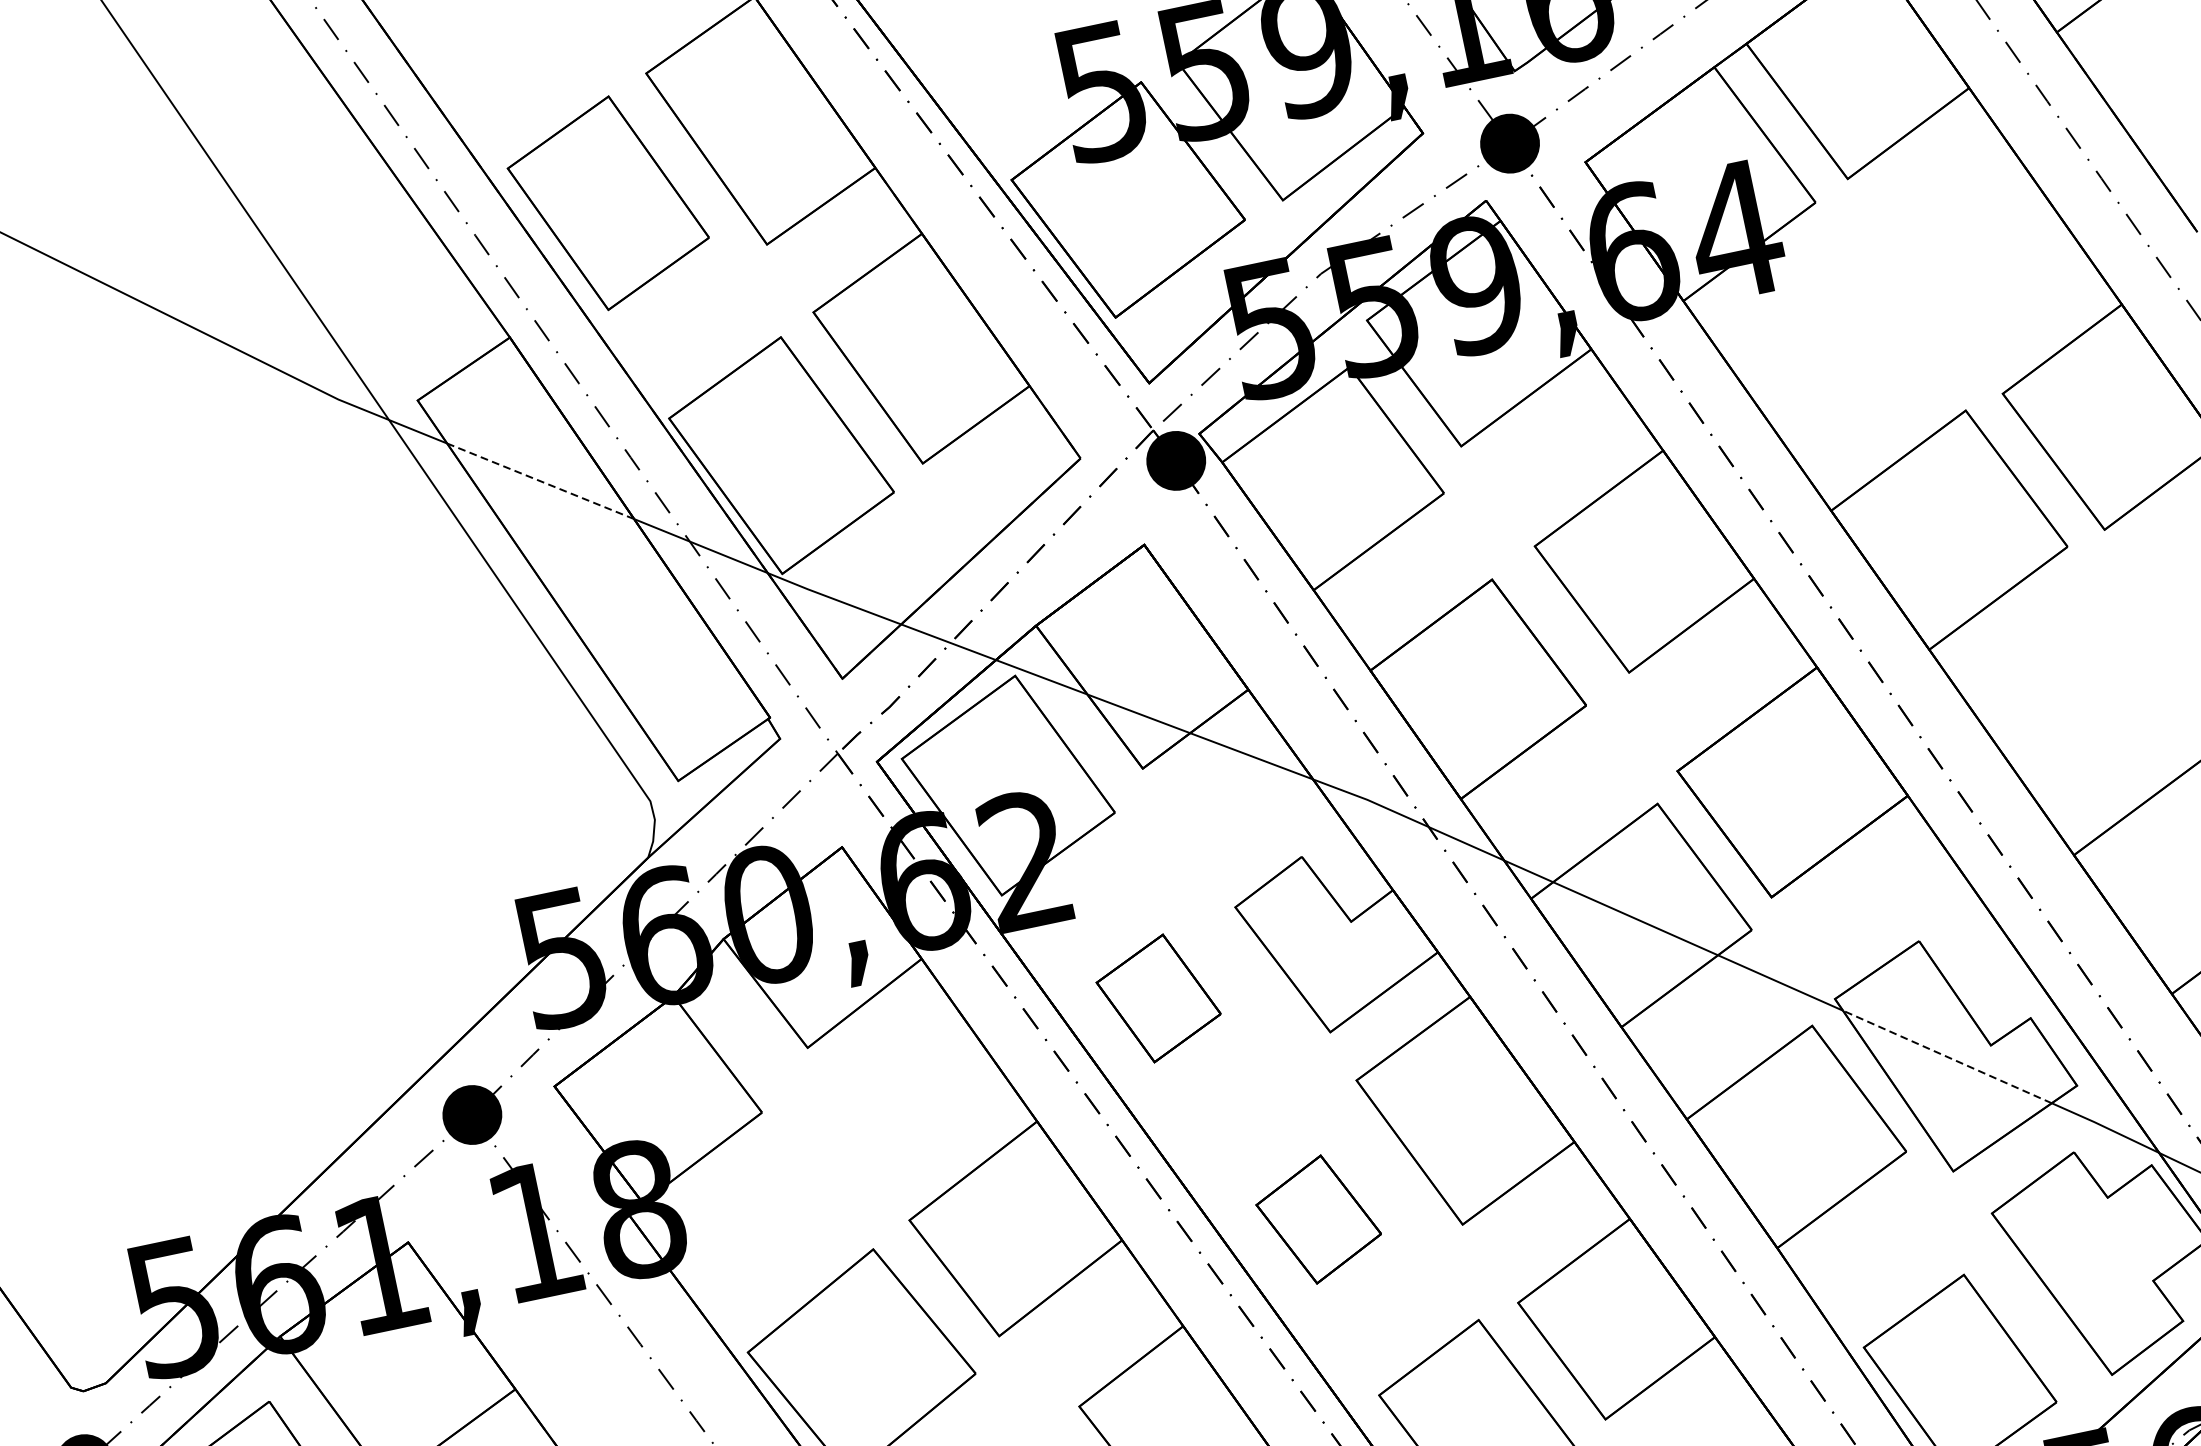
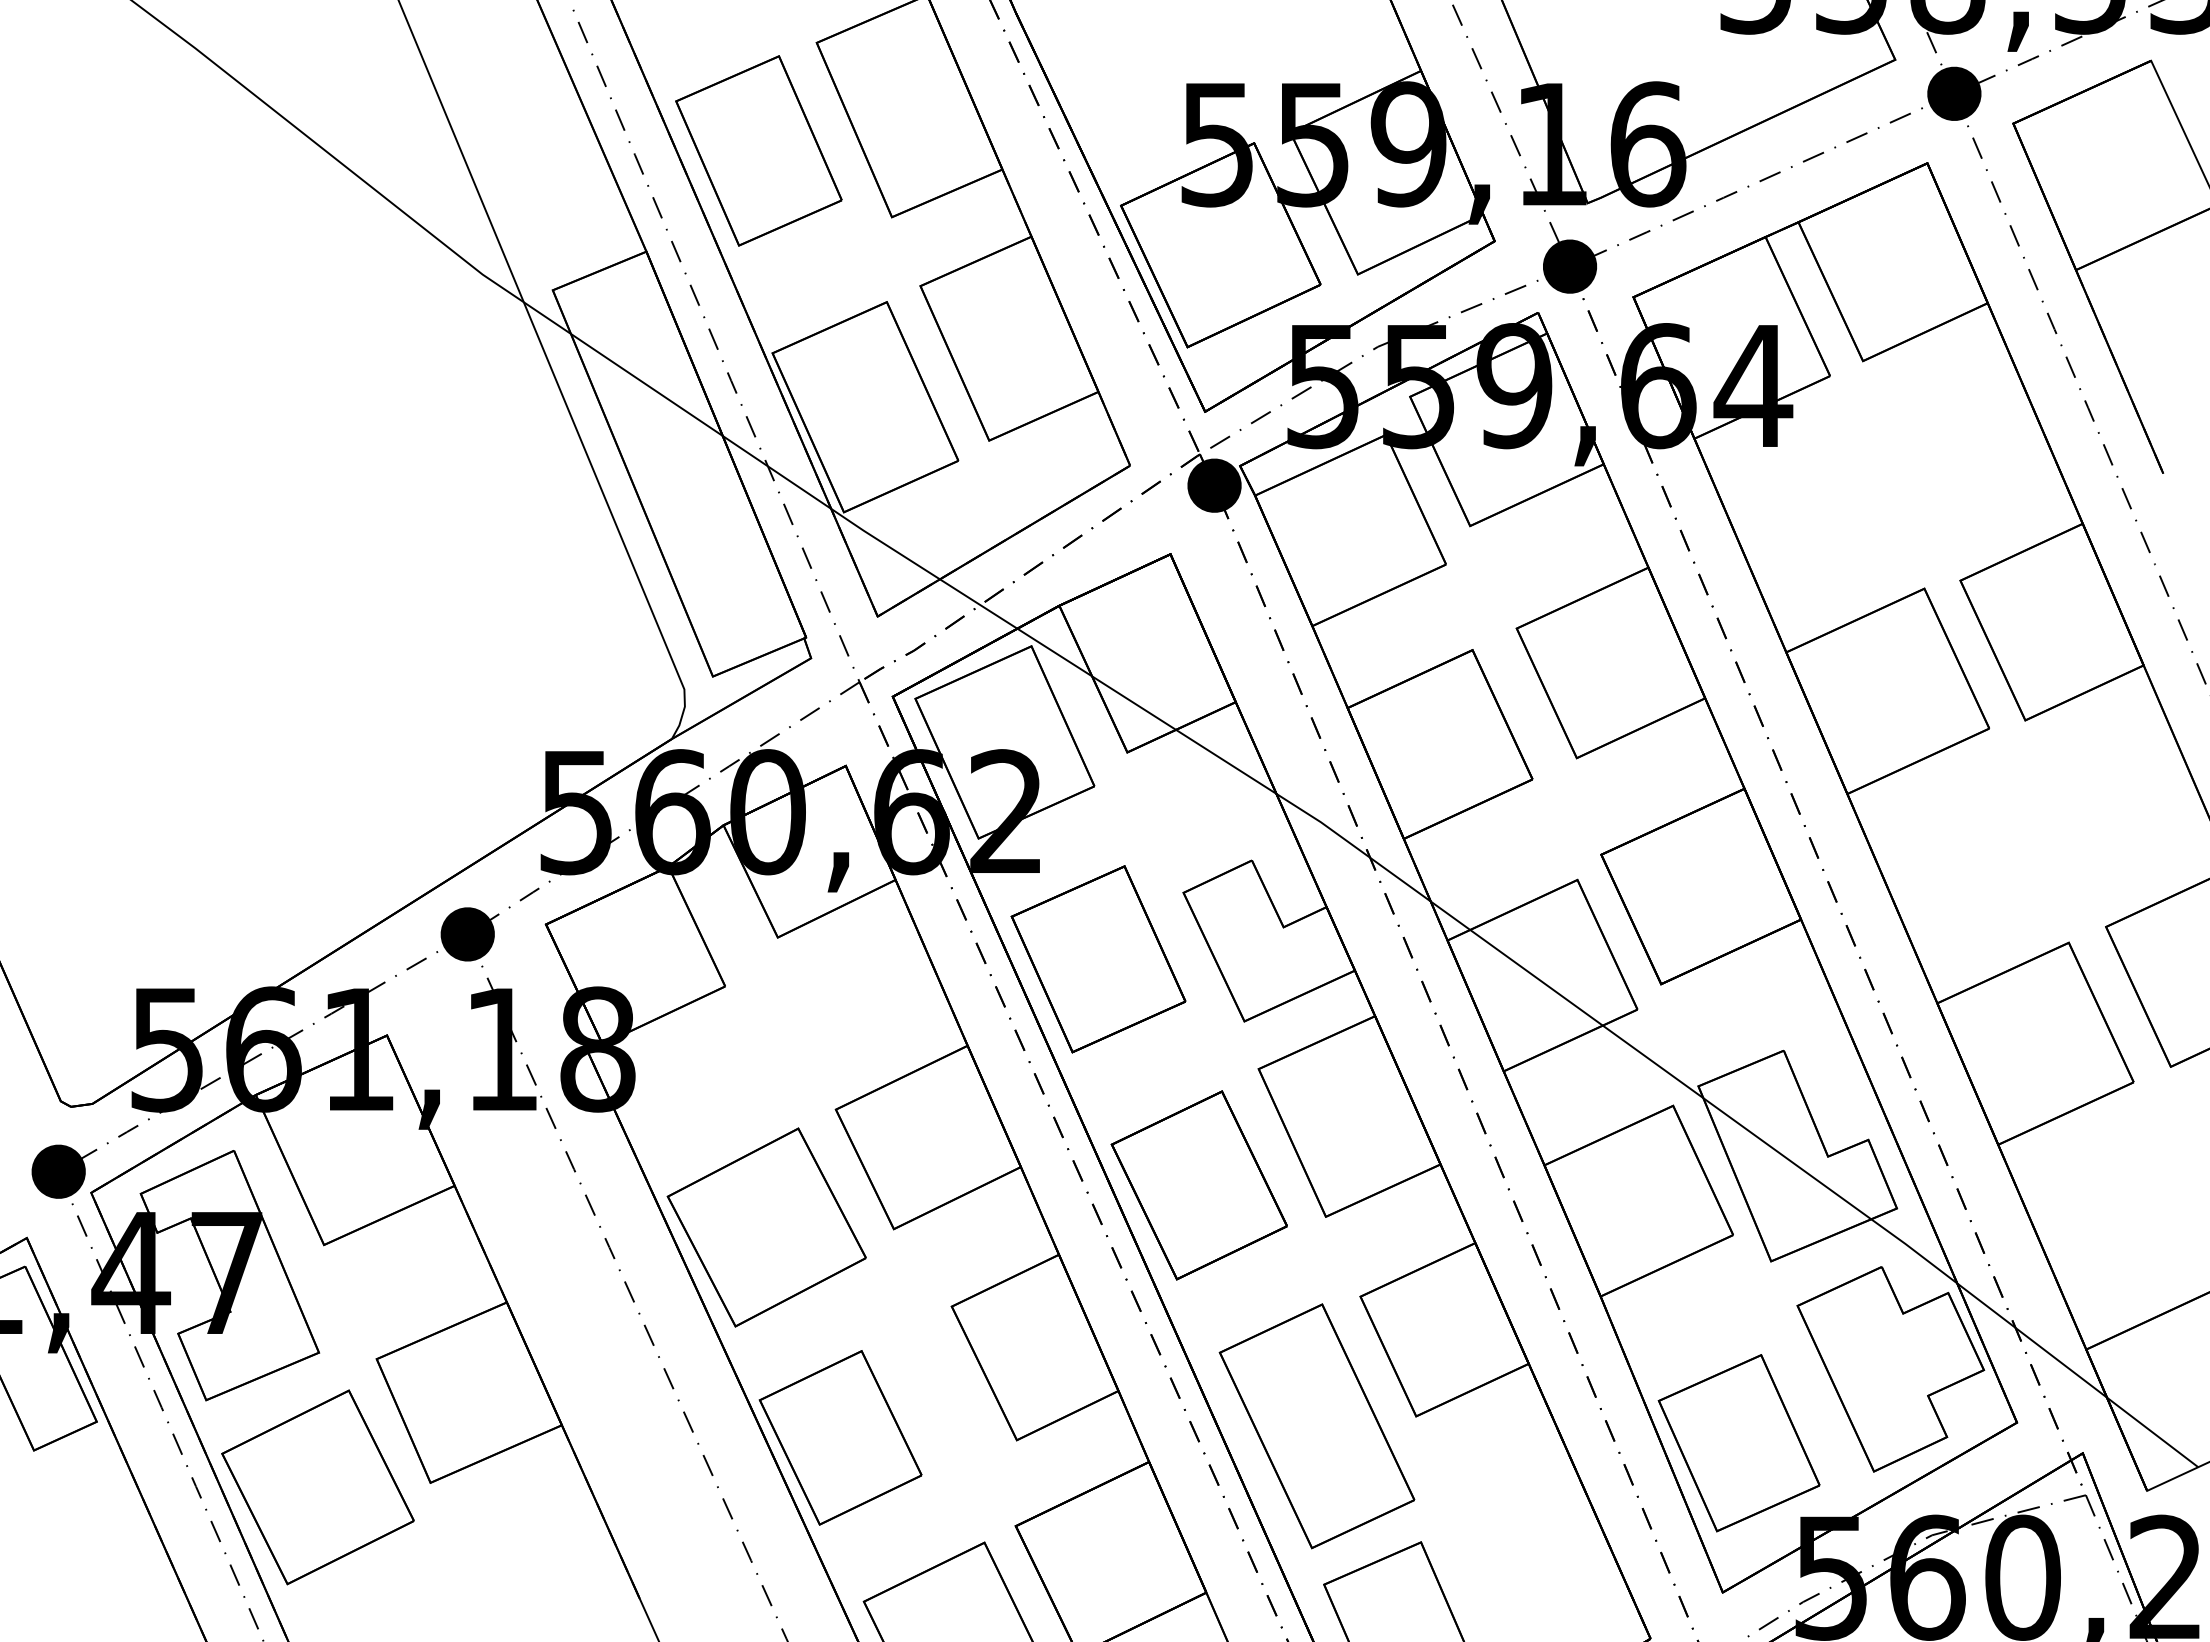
line: (540, 480) -> (646, 384), dashed -> solid
part: (1158, 998) -> (1098, 959), size x1.67
line: (1947, 1056) -> (1787, 1158), dashed -> solid
part: (1318, 1219) -> (1198, 1185), size x1.67

